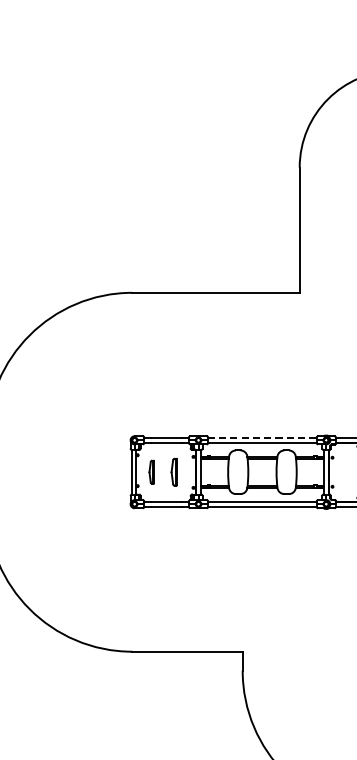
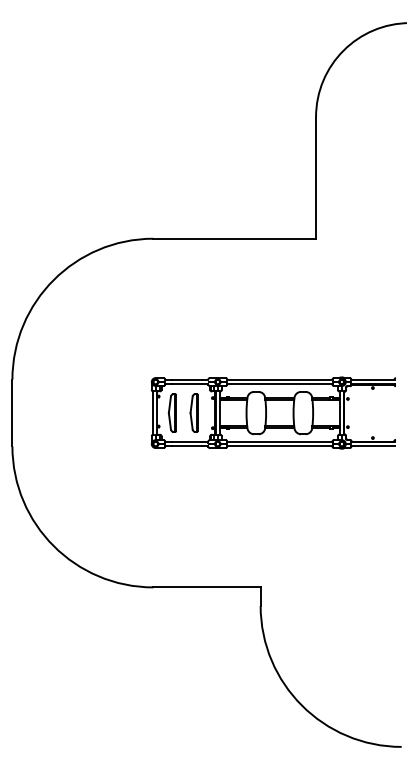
line: (262, 437) -> (279, 379), dashed -> solid
part: (150, 471) -> (171, 412), size x1.67
part: (173, 471) -> (193, 412), size x1.43

